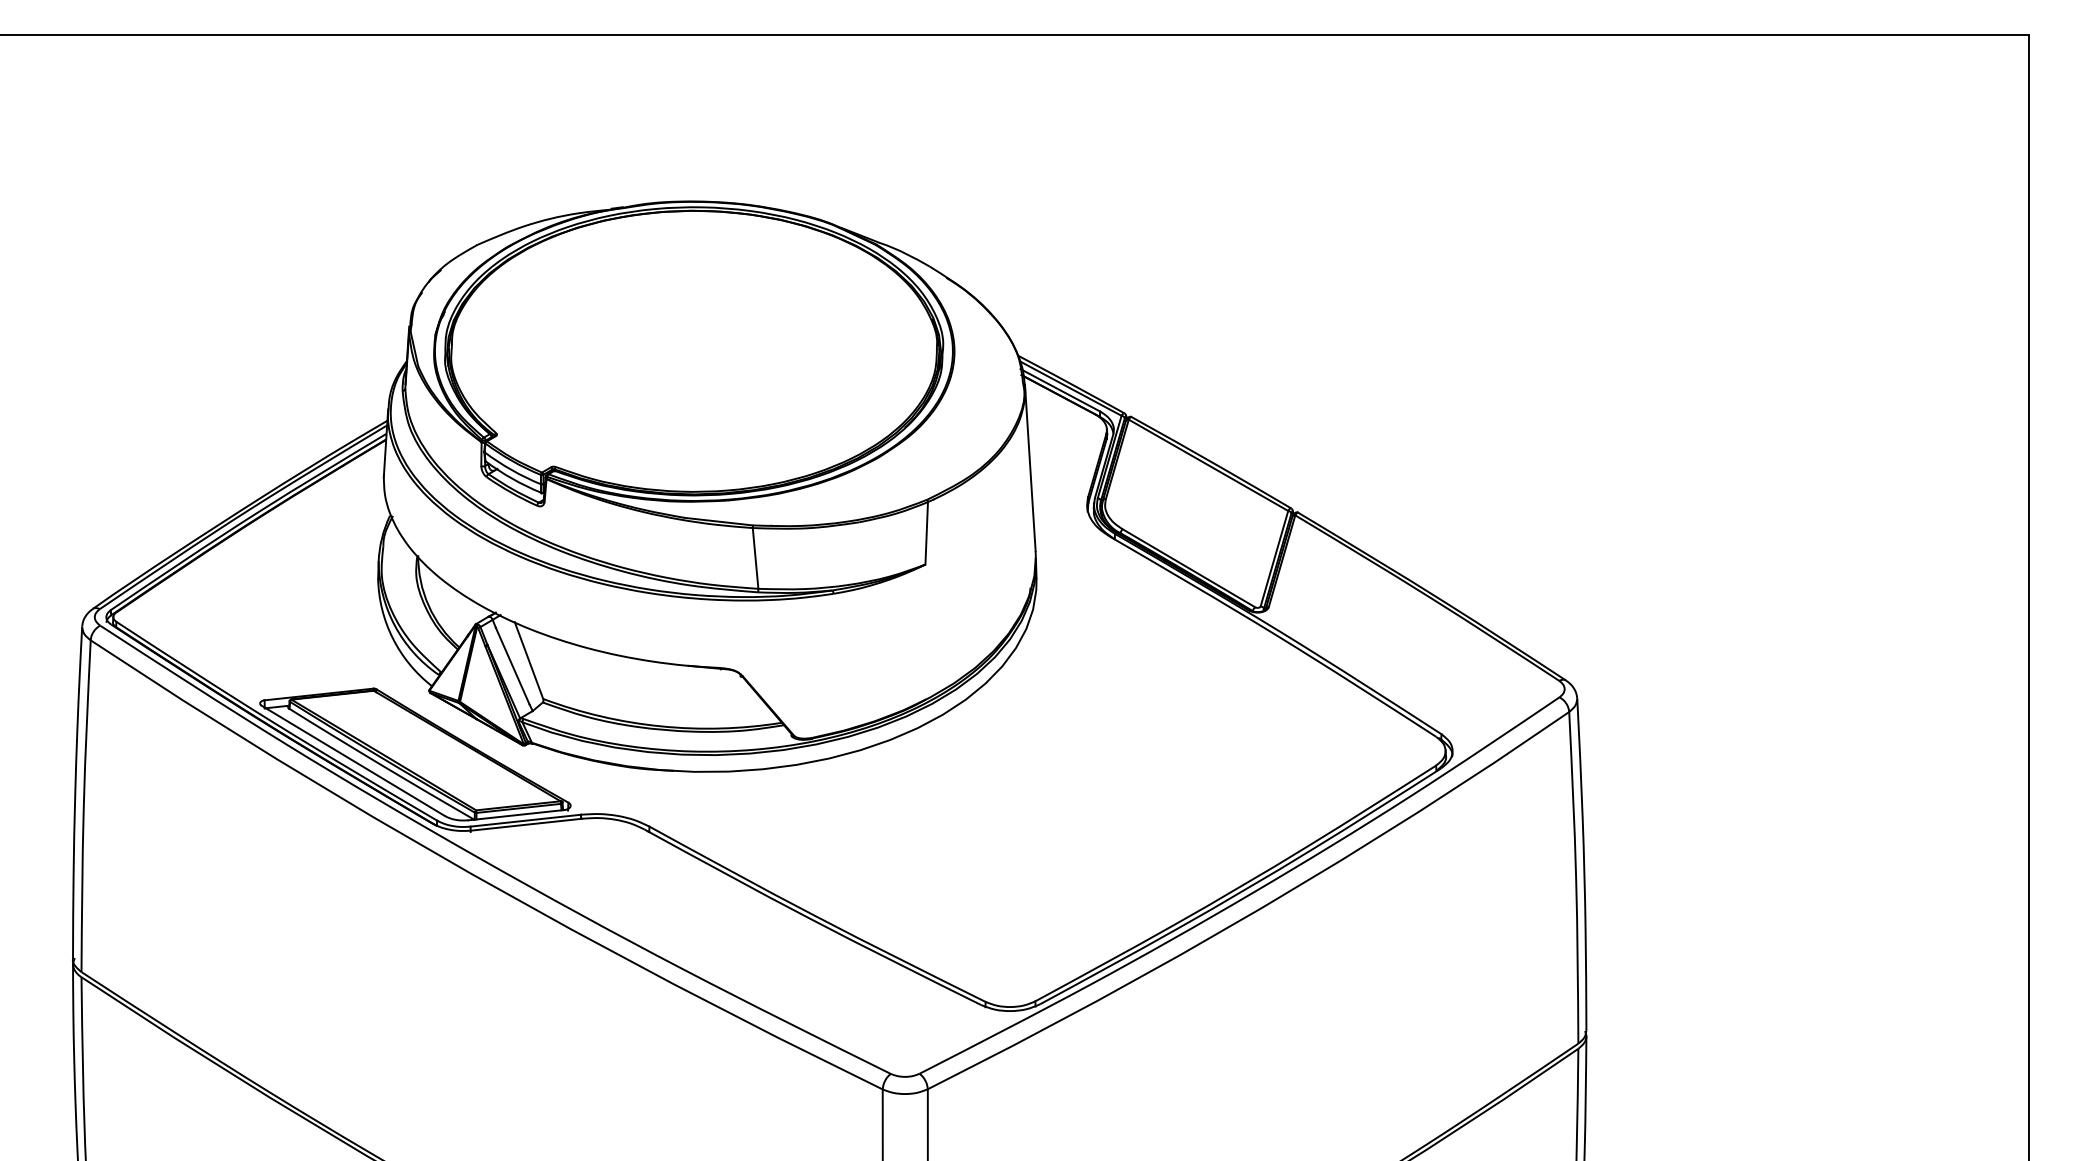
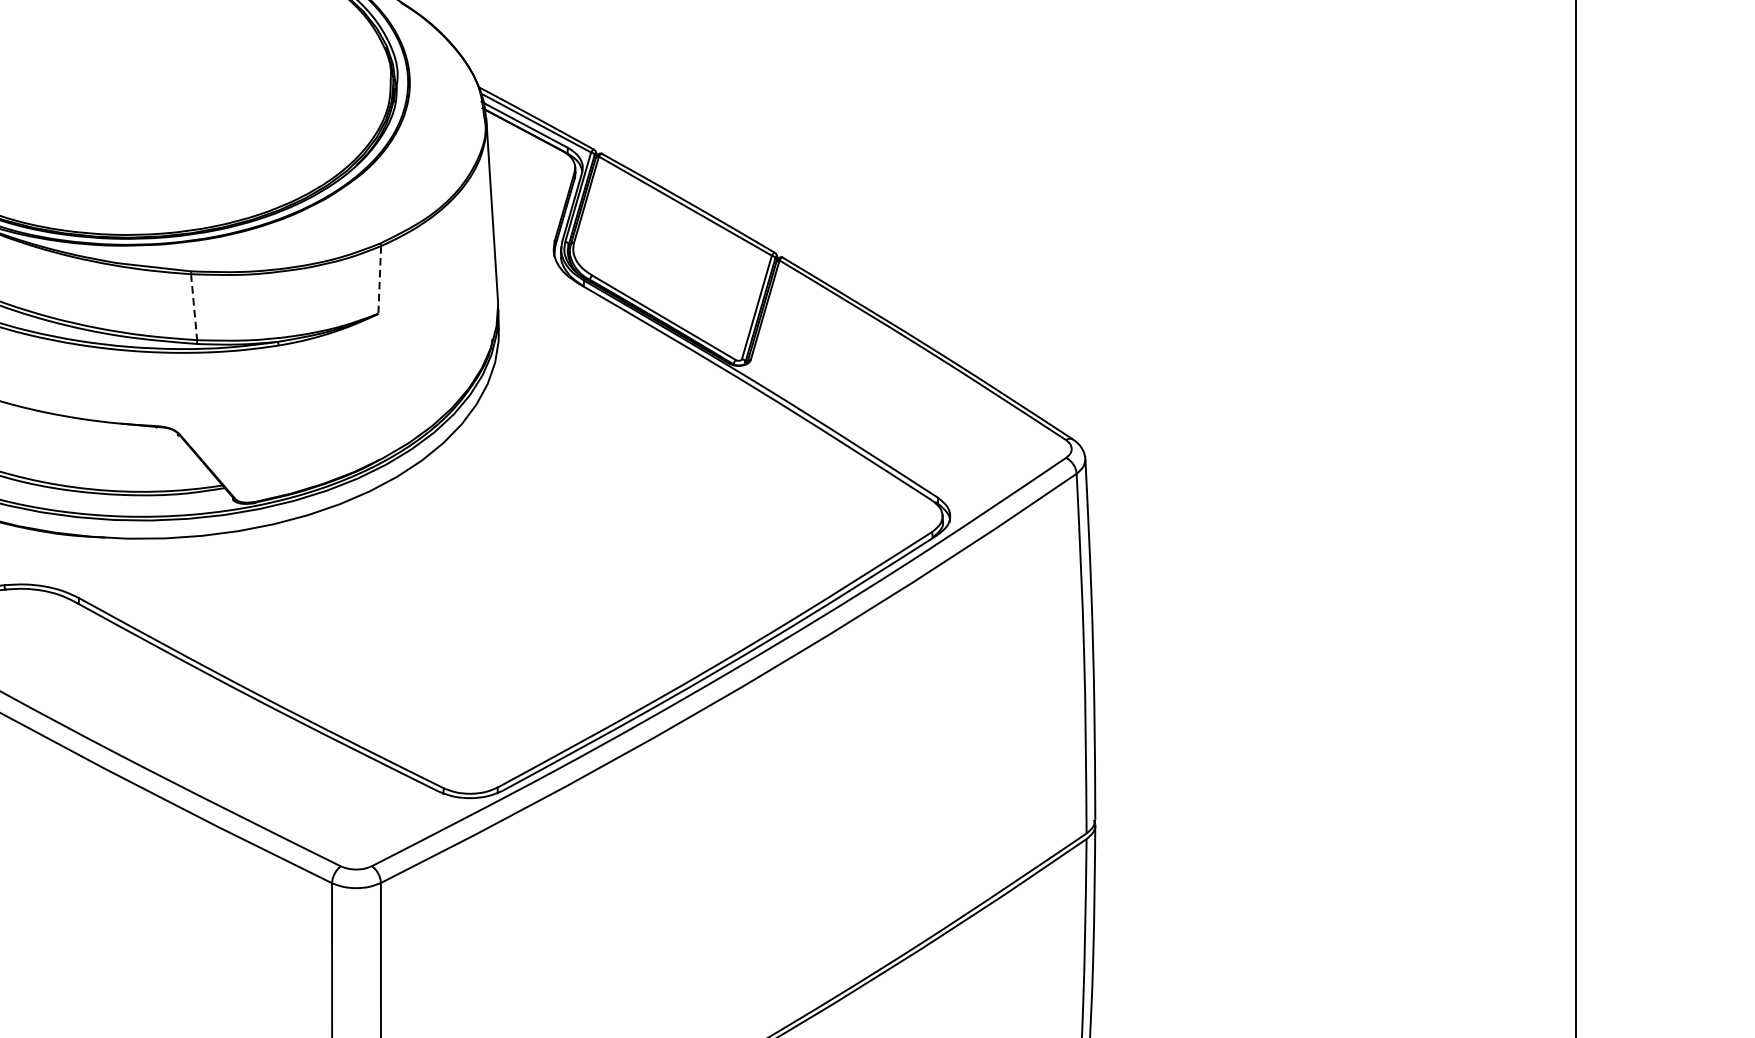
line: (926, 533) -> (379, 280), solid -> dashed
line: (755, 558) -> (194, 307), solid -> dashed

